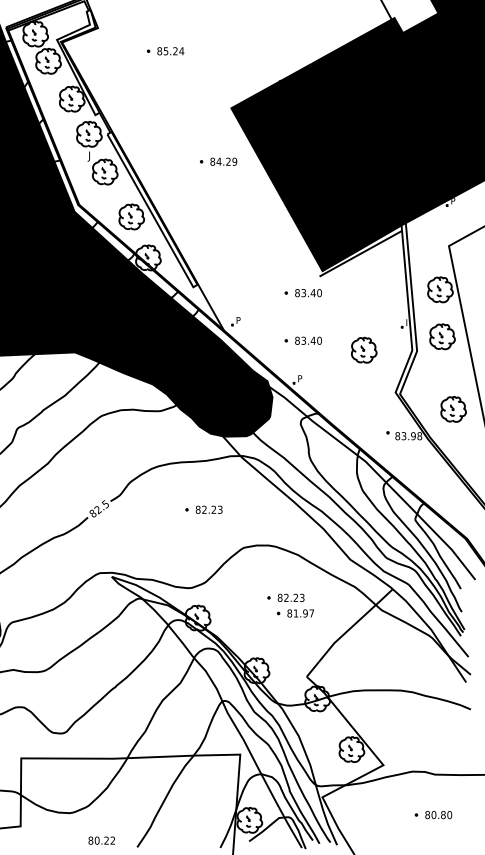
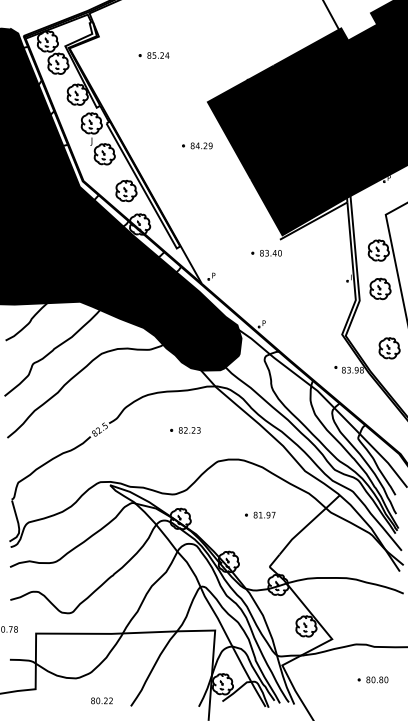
part: (303, 341) -> (266, 292), removed
part: (364, 349) -> (316, 299), removed
part: (285, 598) -> (252, 502), removed

